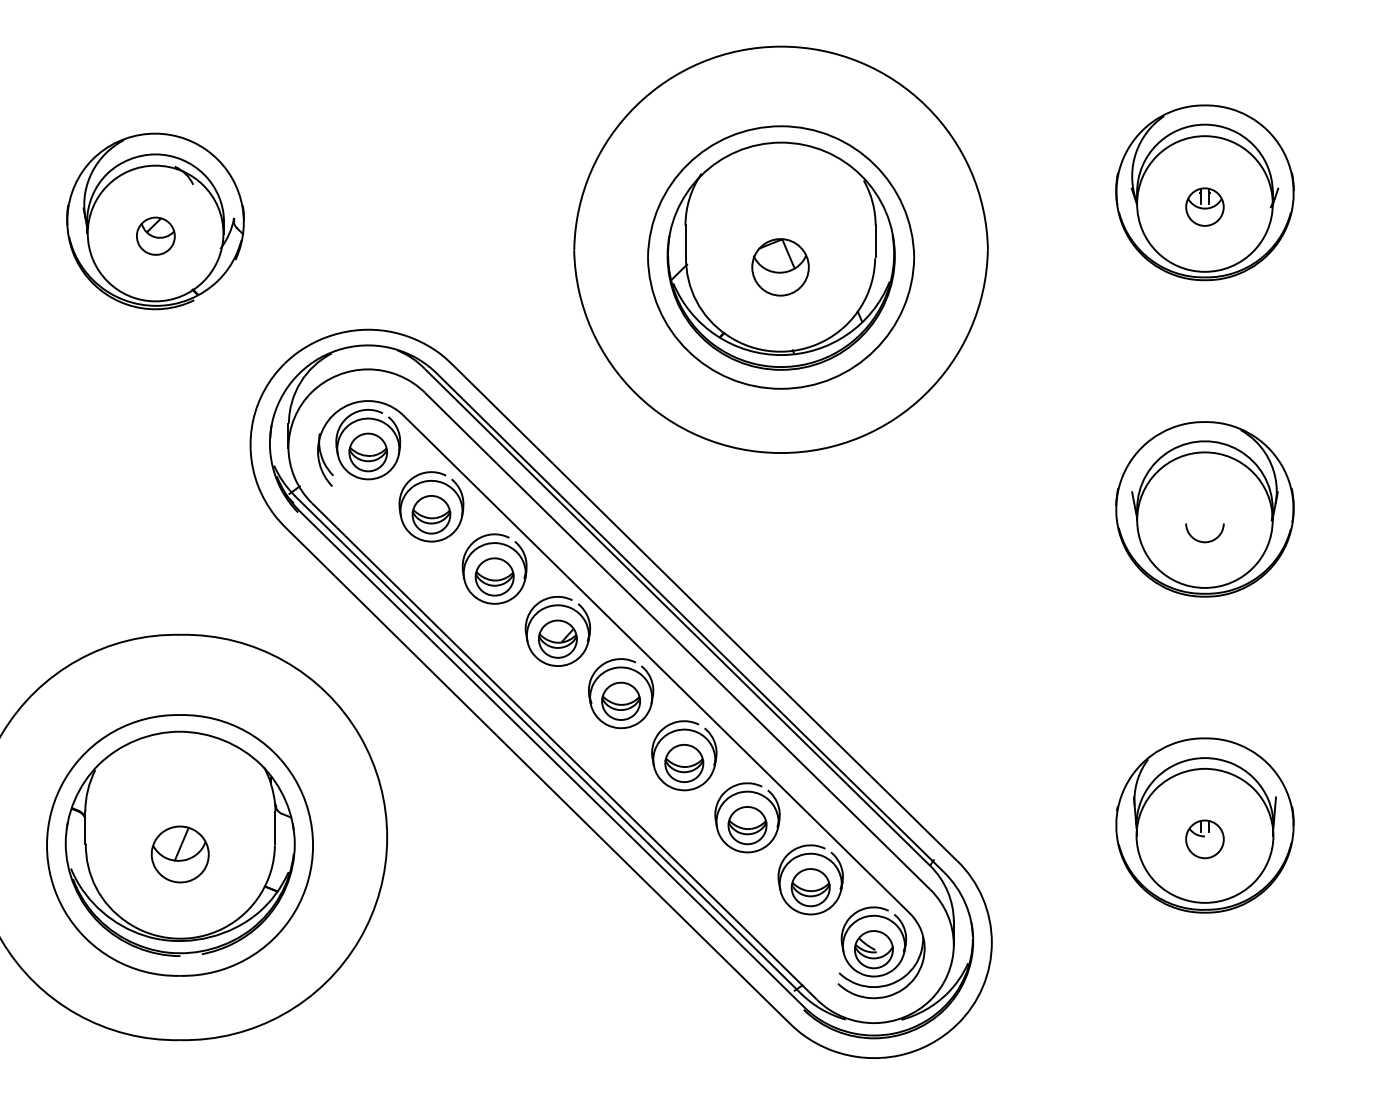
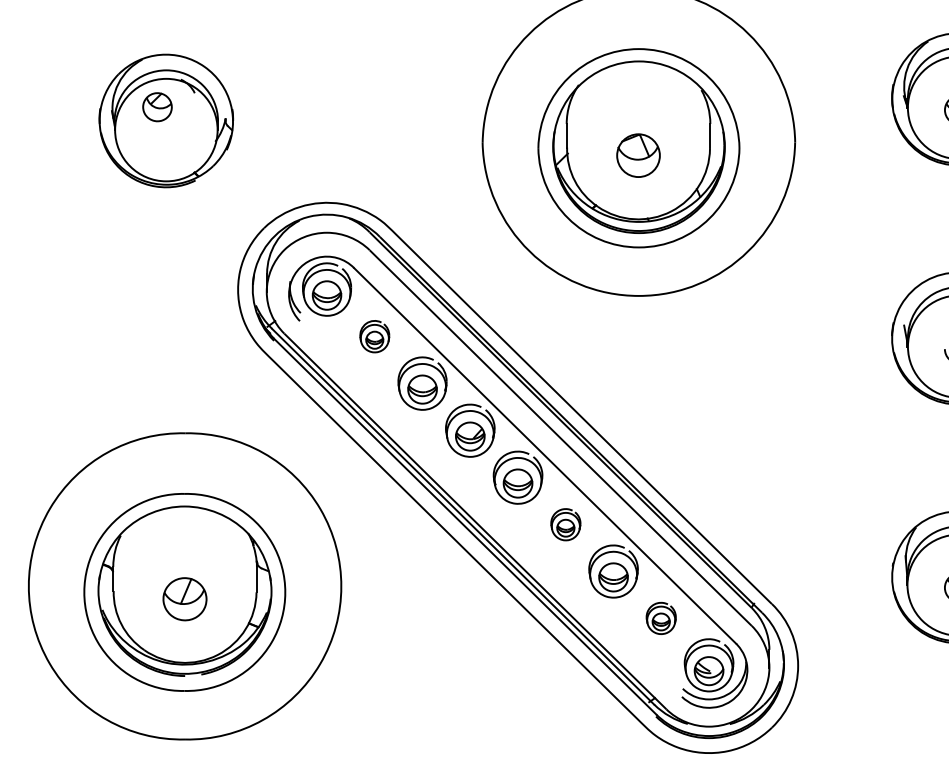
part: (155, 235) -> (157, 106), moved
part: (431, 506) -> (374, 336), size x0.6
part: (684, 755) -> (565, 524), size x0.6
part: (810, 879) -> (661, 618), size x0.6

